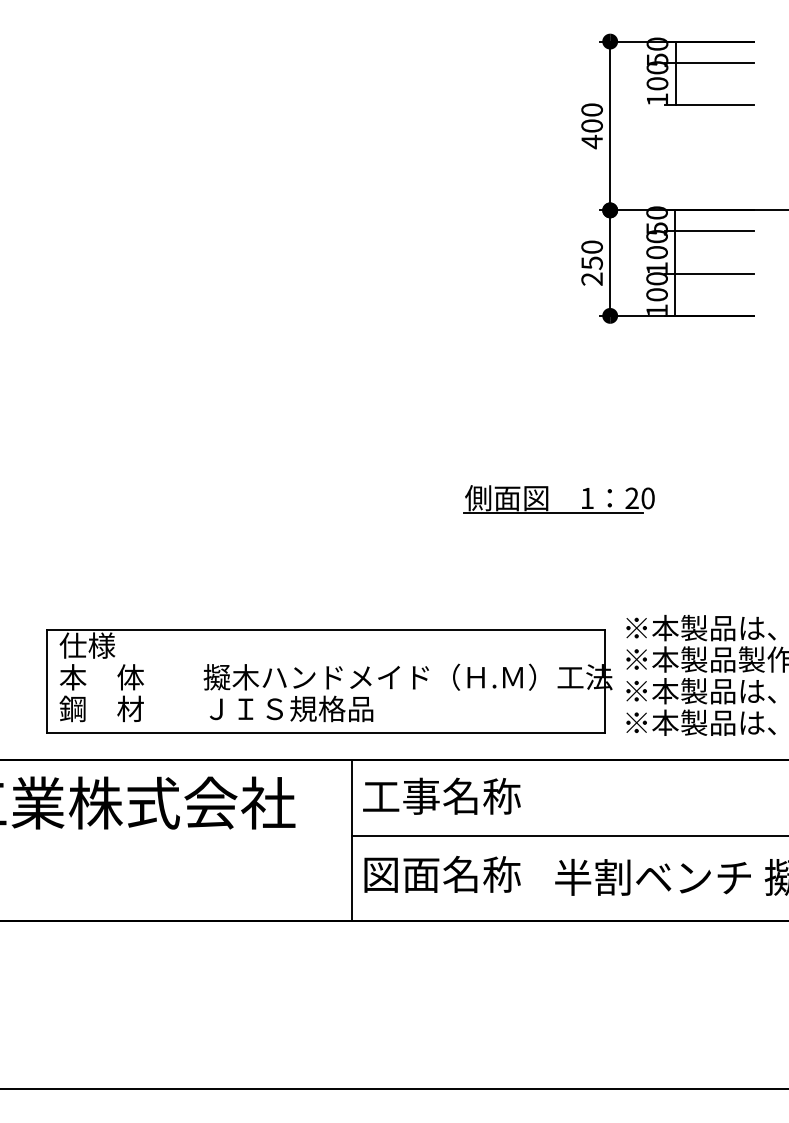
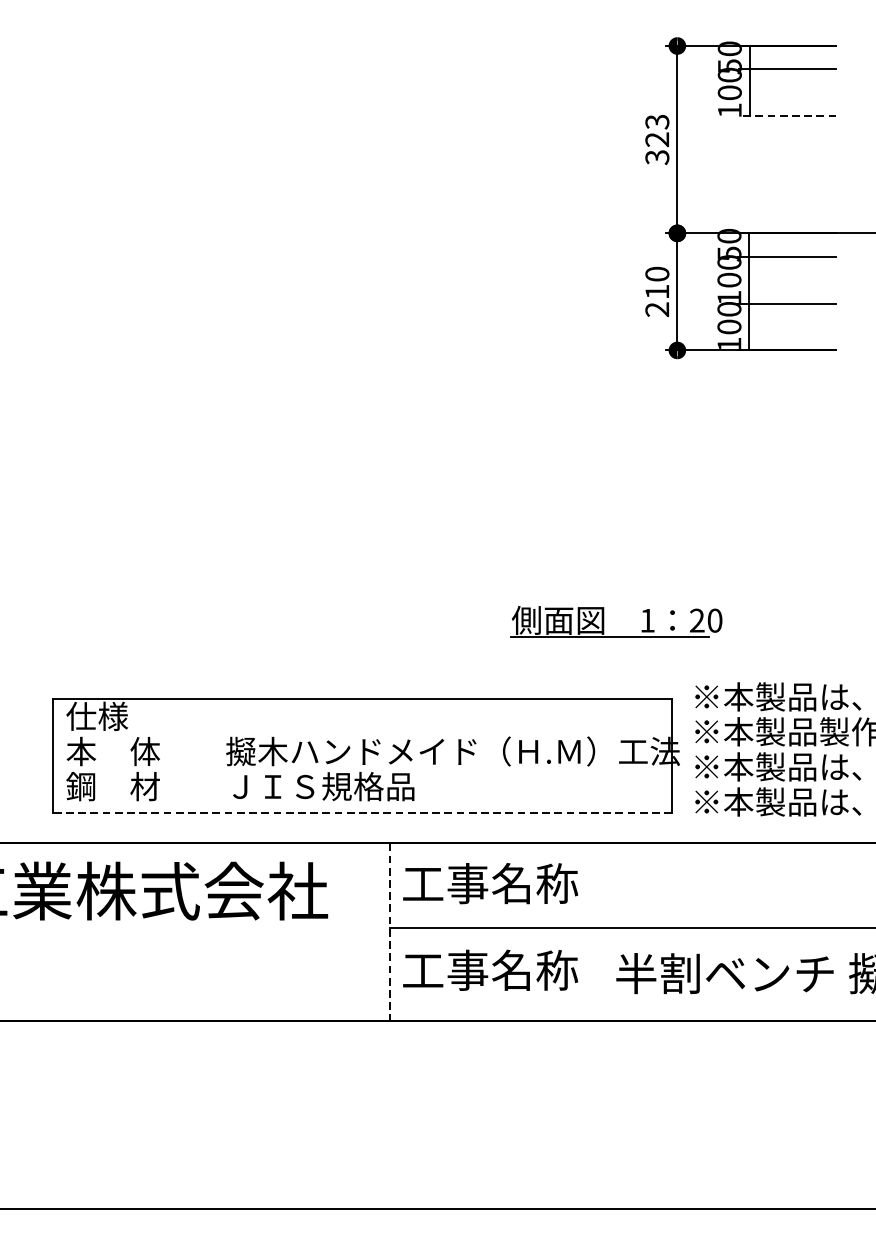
line: (708, 104) -> (786, 115), solid -> dashed
text: (592, 126) -> (657, 140), 400 -> 323
text: (591, 263) -> (656, 292), 250 -> 210
part: (548, 499) -> (604, 621), moved
line: (326, 732) -> (362, 812), solid -> dashed
line: (351, 840) -> (390, 932), solid -> dashed
text: (401, 873) -> (445, 969), 図面名称 -> 工事名称

